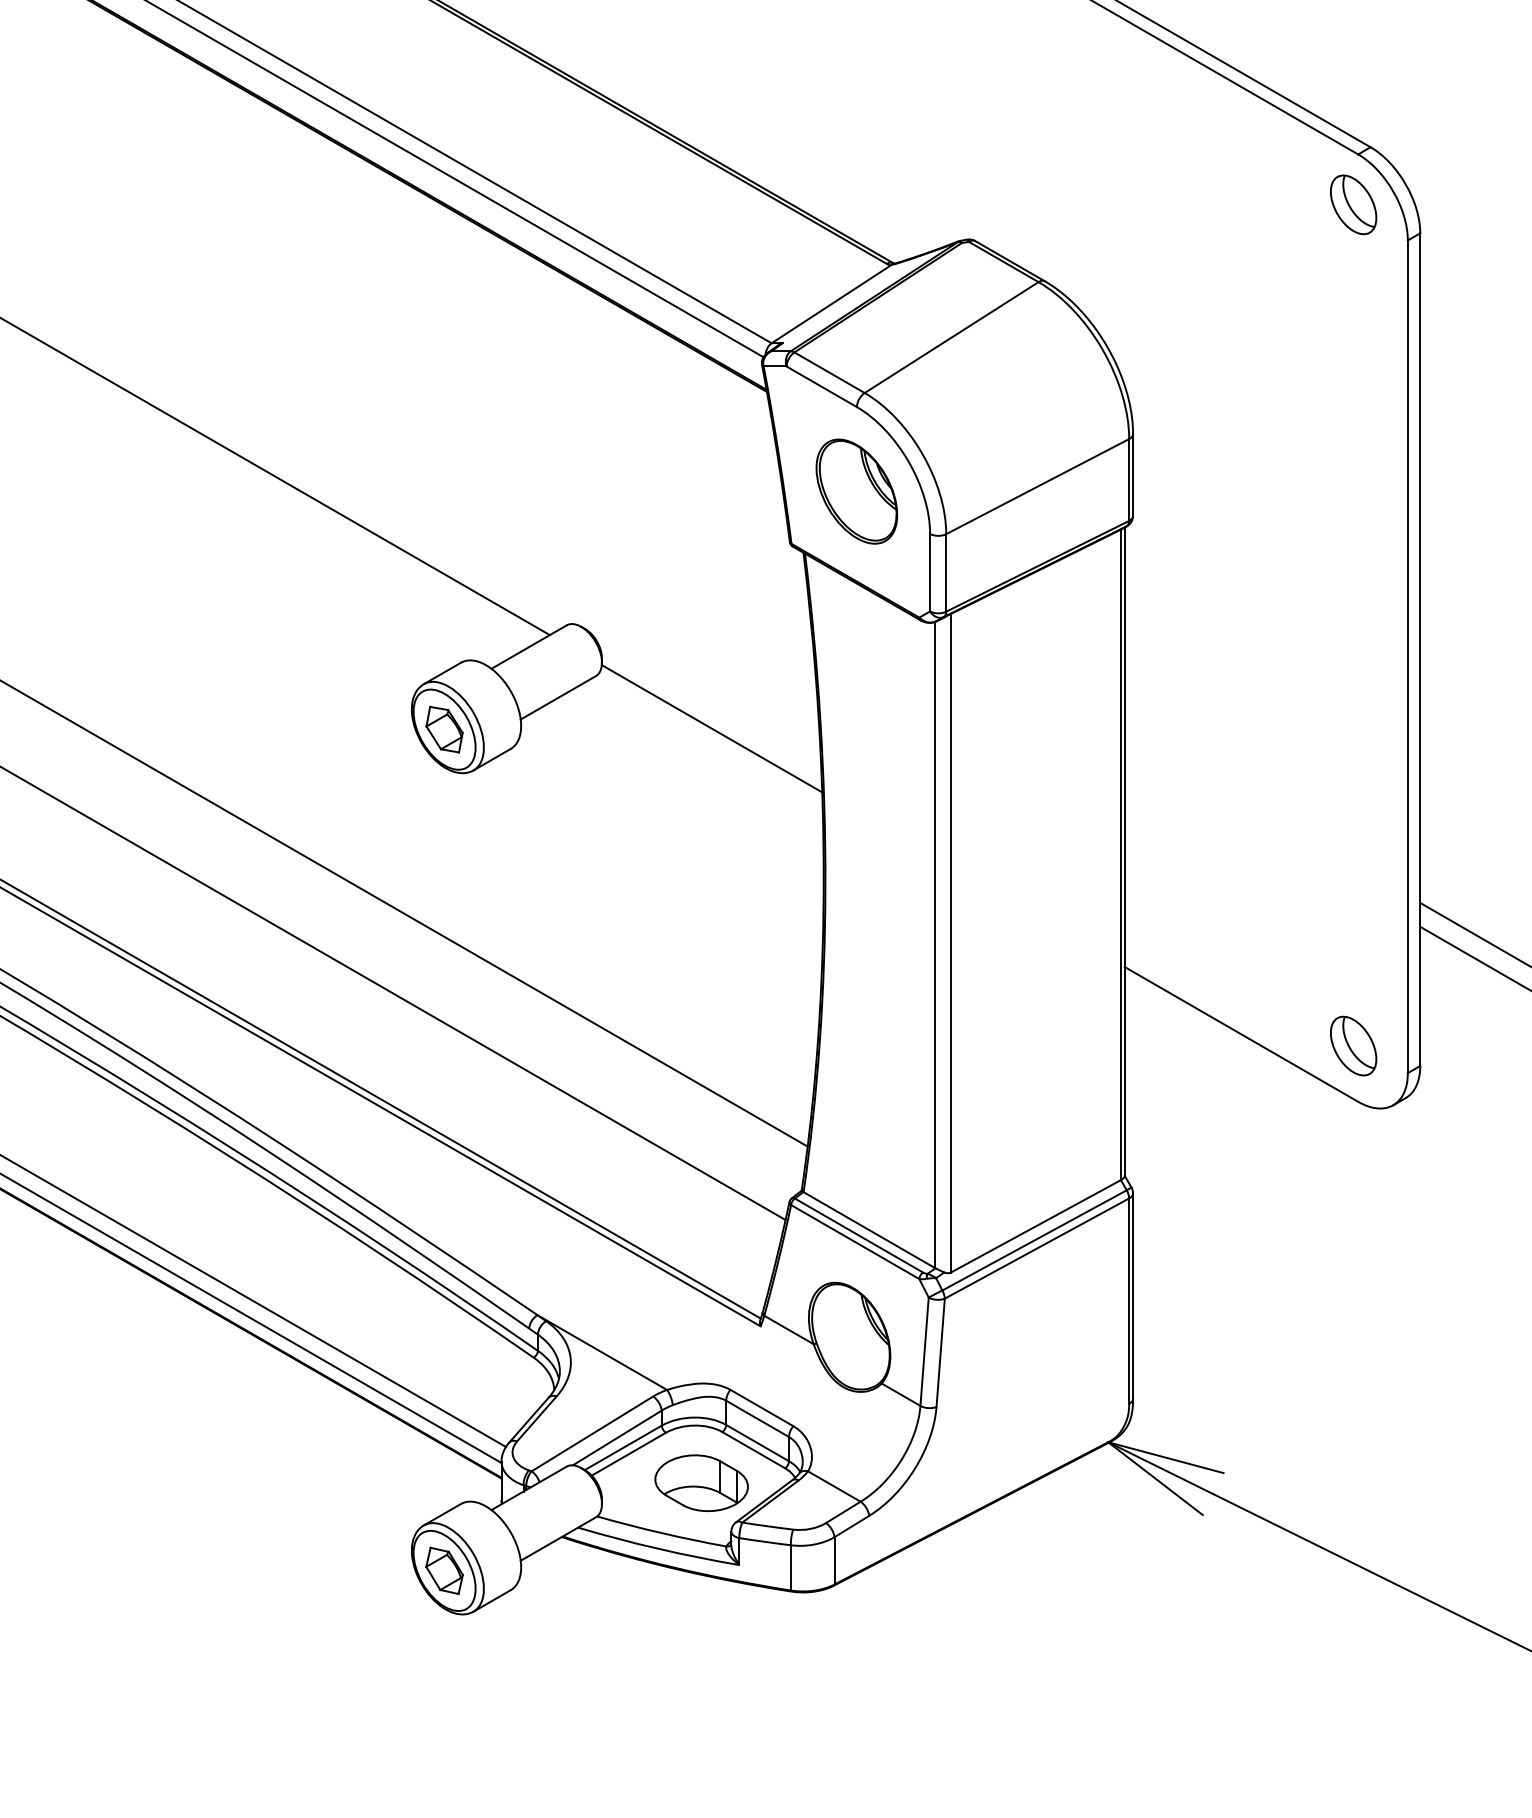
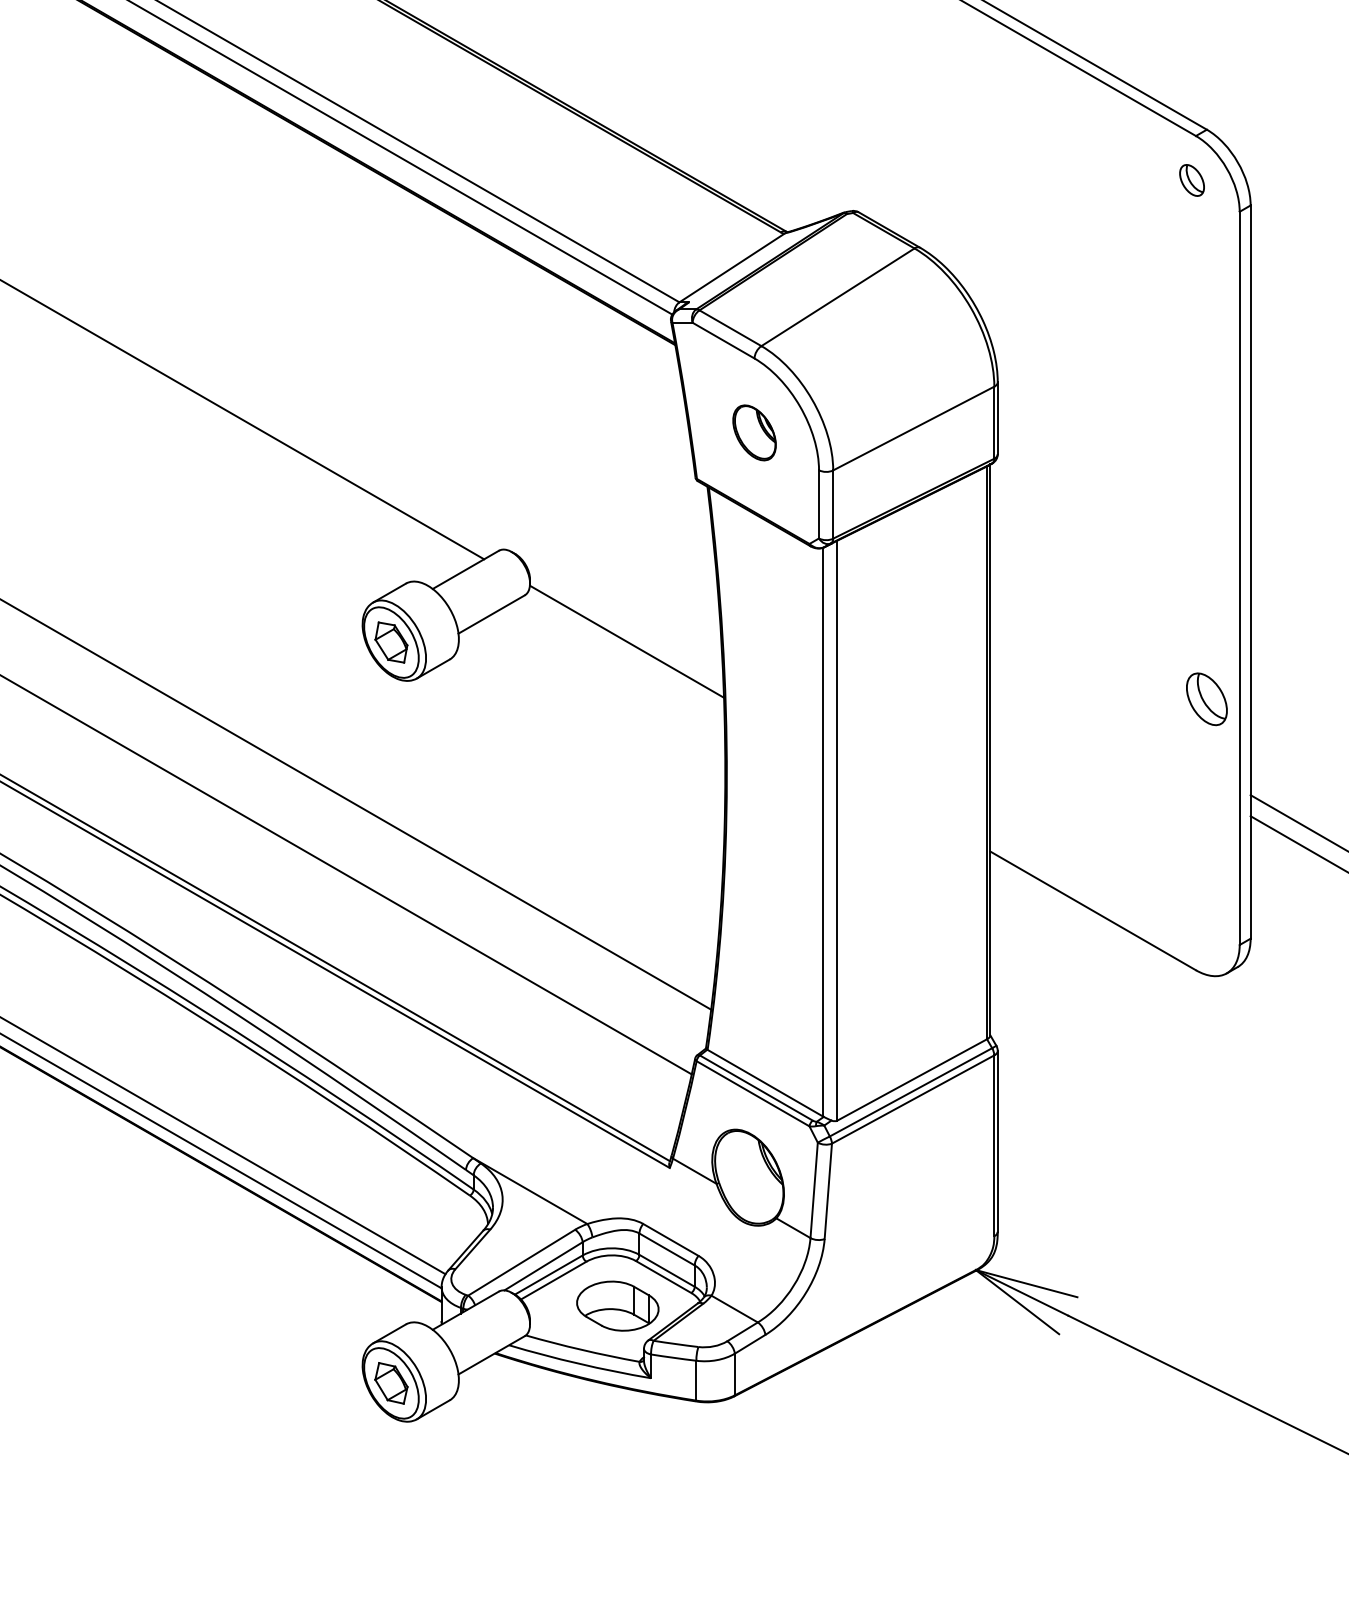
part: (1353, 204) -> (1191, 180), size x0.6
part: (856, 491) -> (754, 432), size x0.6
part: (1353, 1045) -> (1206, 698), moved

